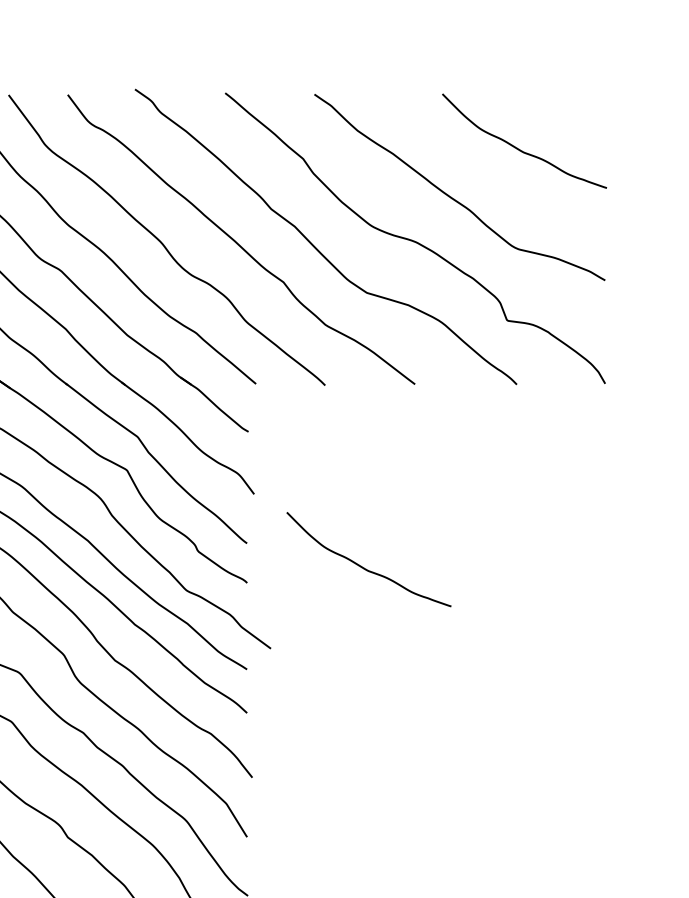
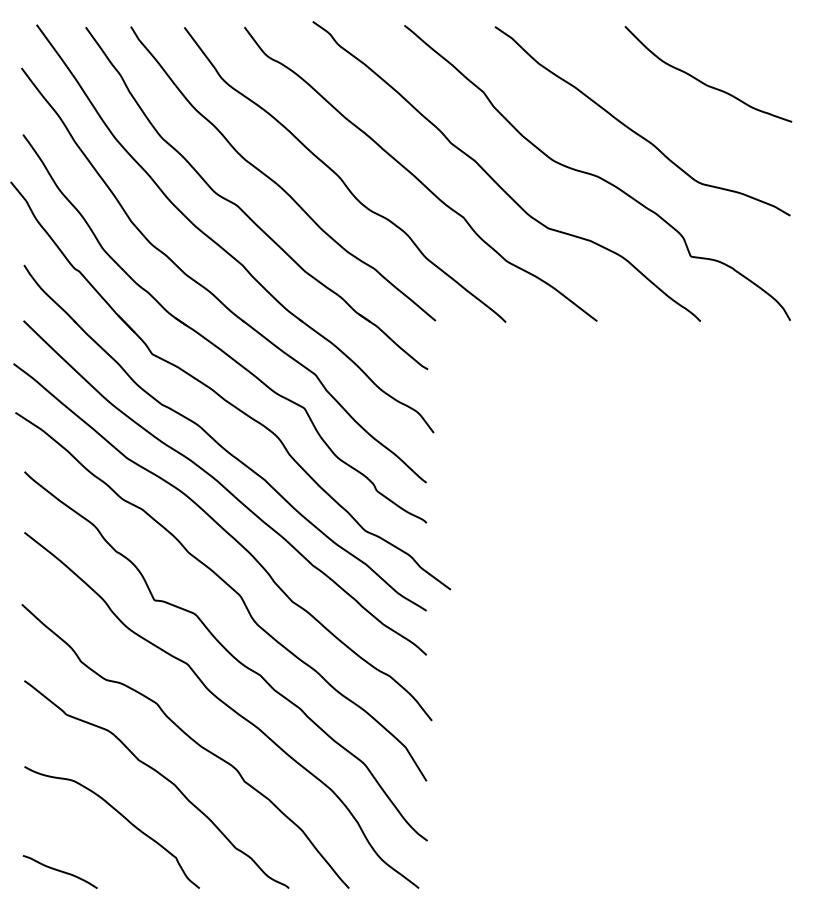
curve: (363, 566) -> (544, 506), removed

